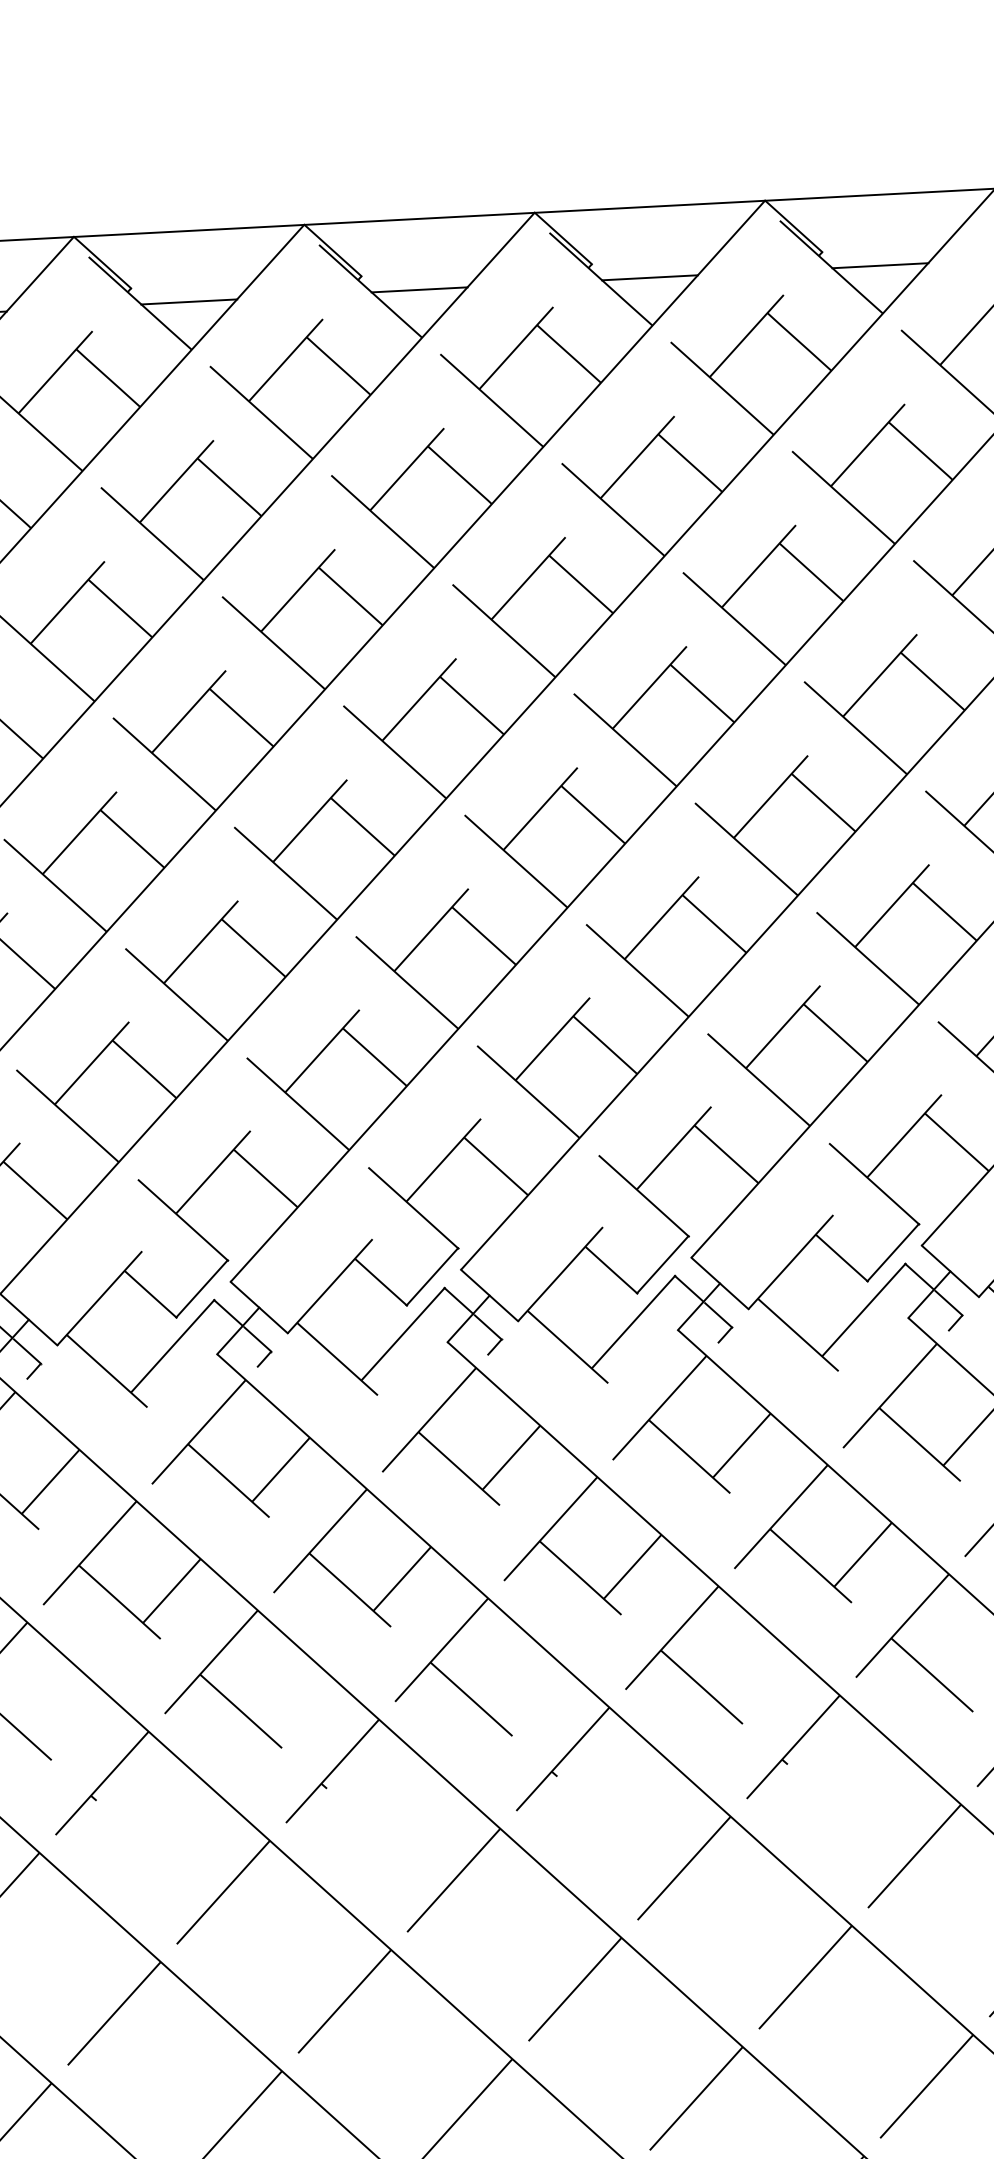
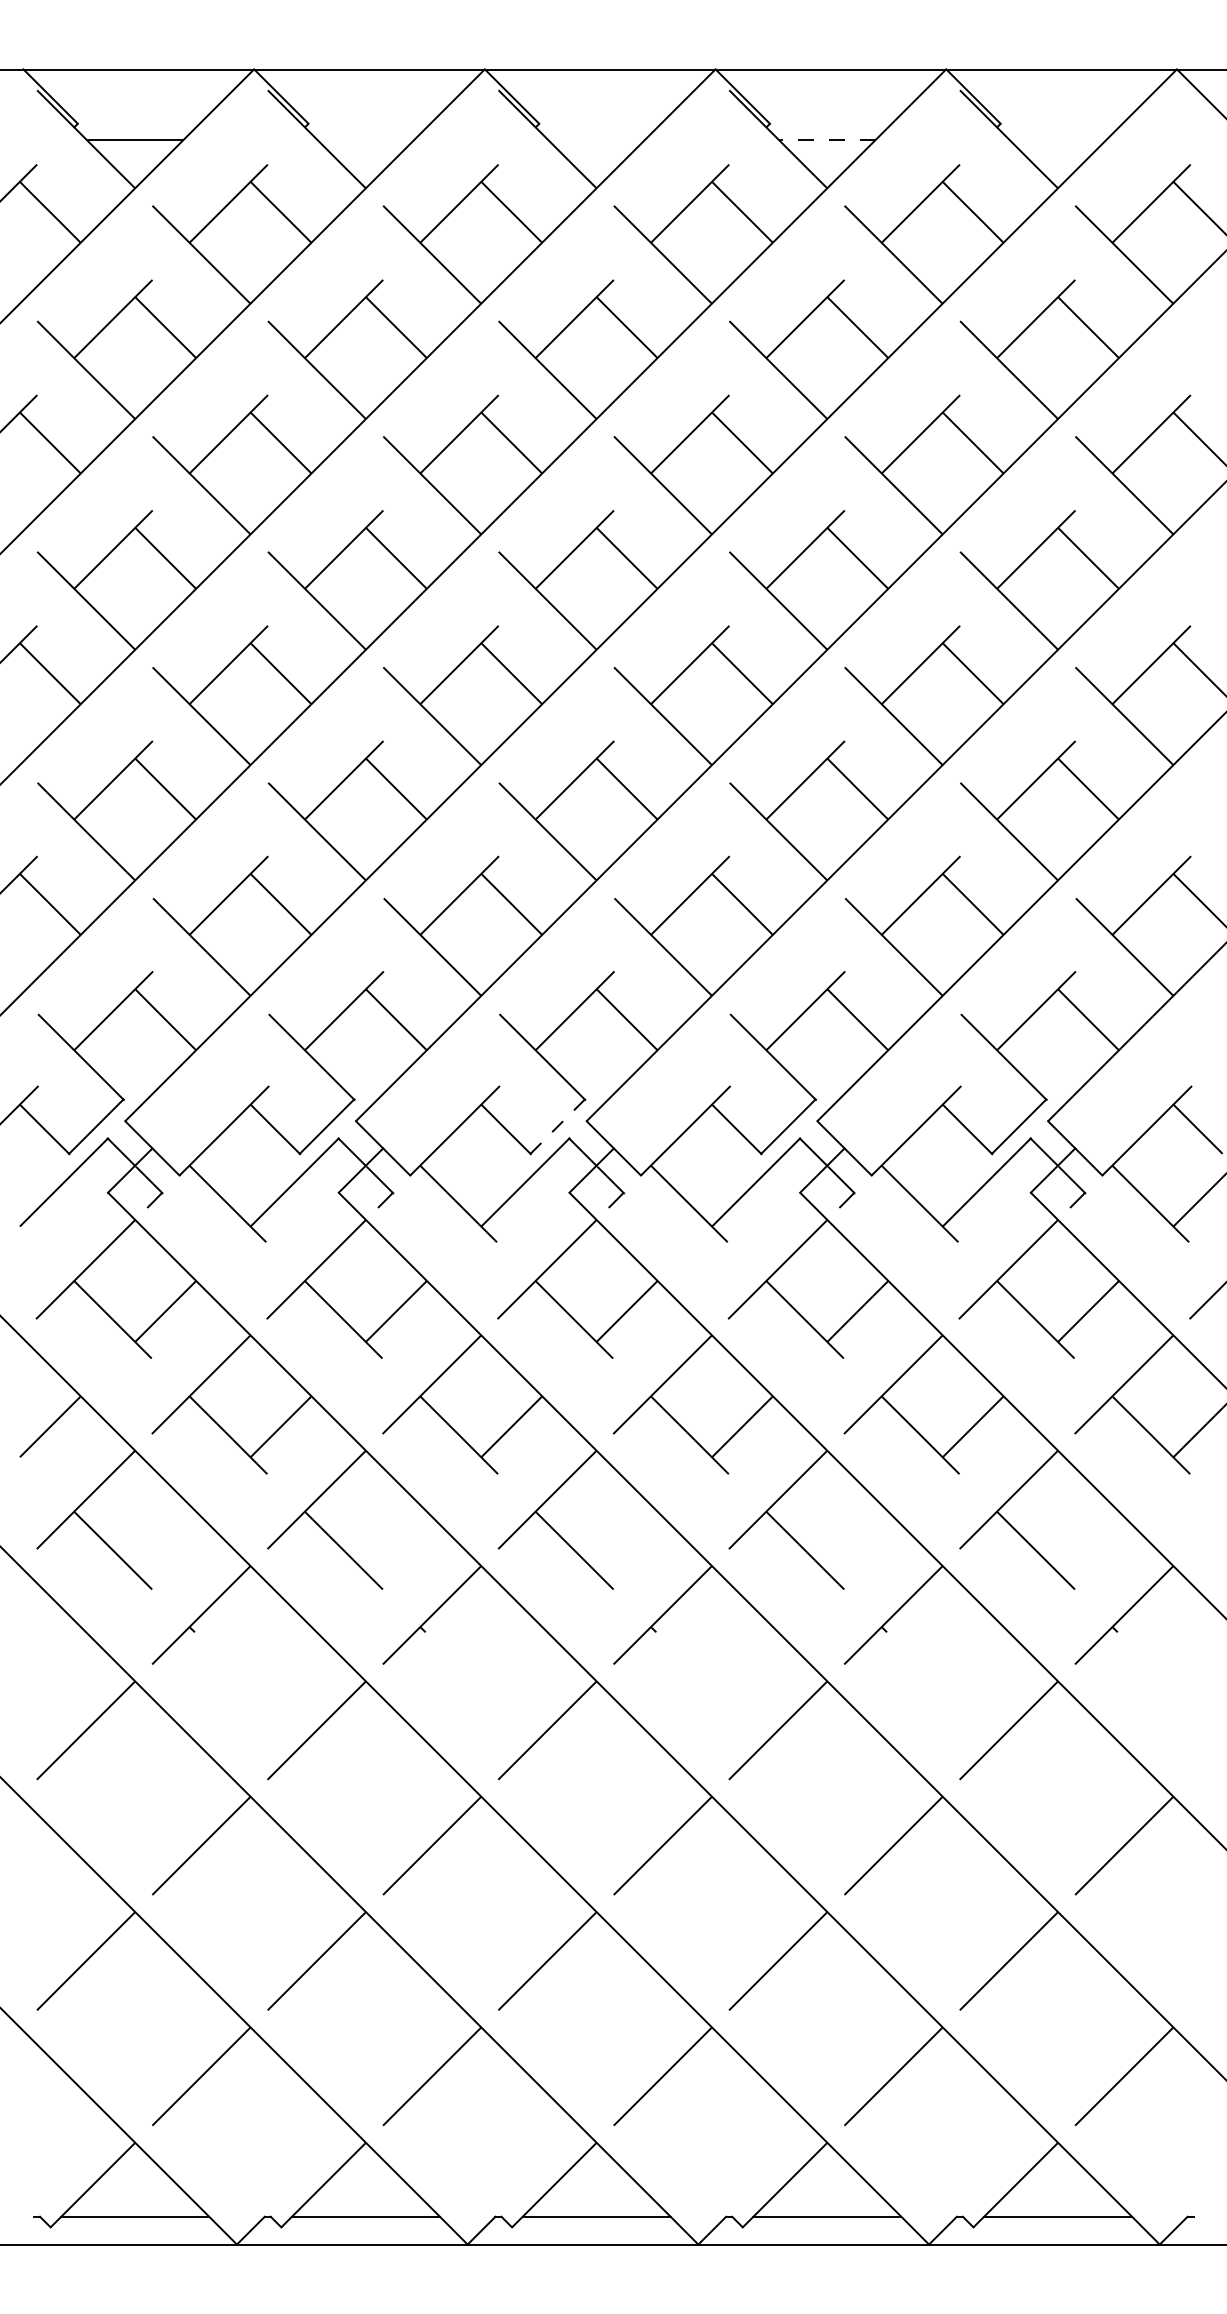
line: (879, 265) -> (1057, 140), removed
line: (649, 277) -> (826, 140), solid -> dashed
line: (419, 289) -> (596, 140), removed
line: (188, 302) -> (365, 140), removed
line: (432, 1277) -> (557, 1127), solid -> dashed

